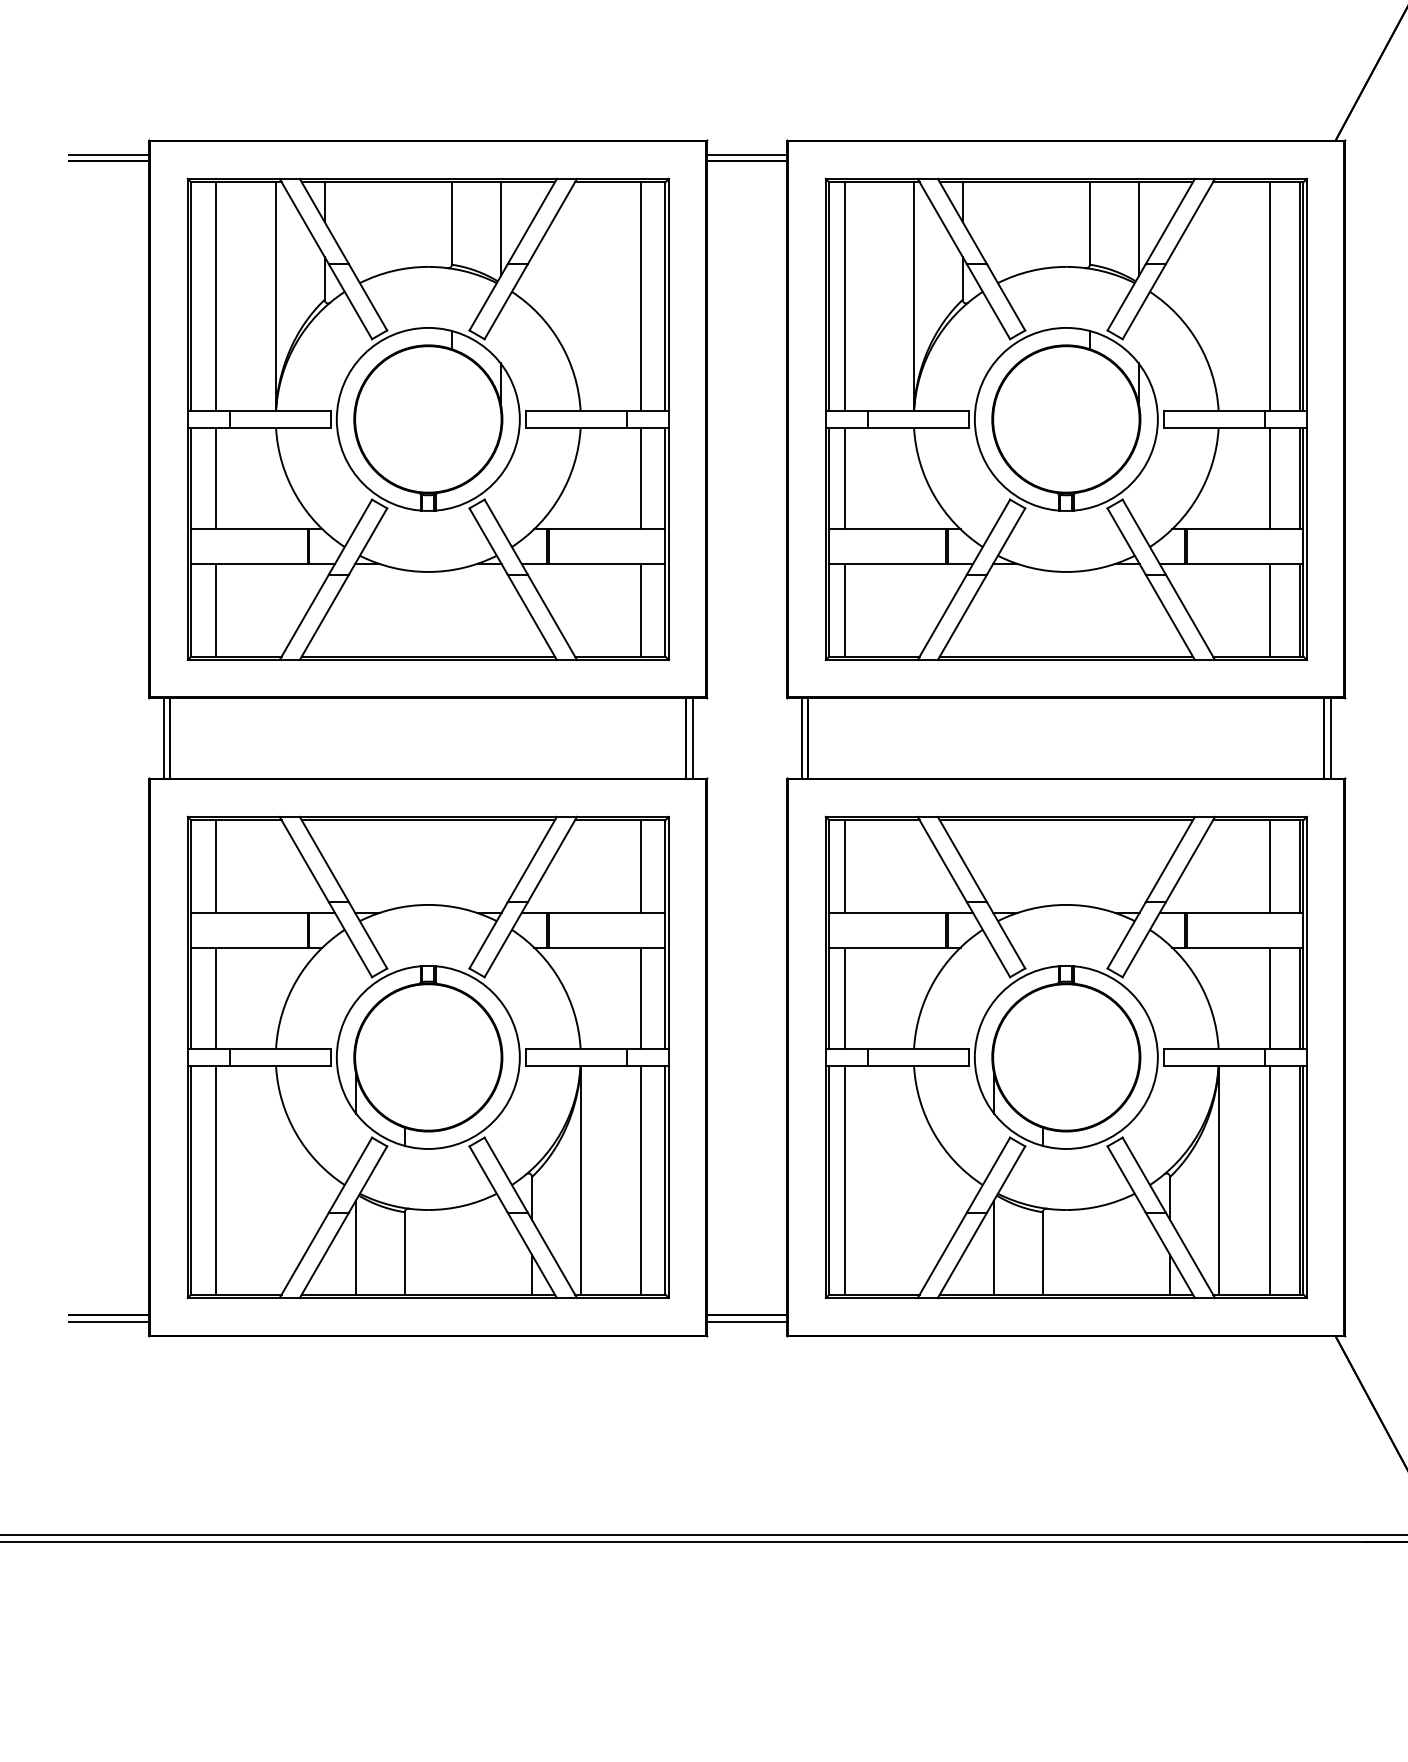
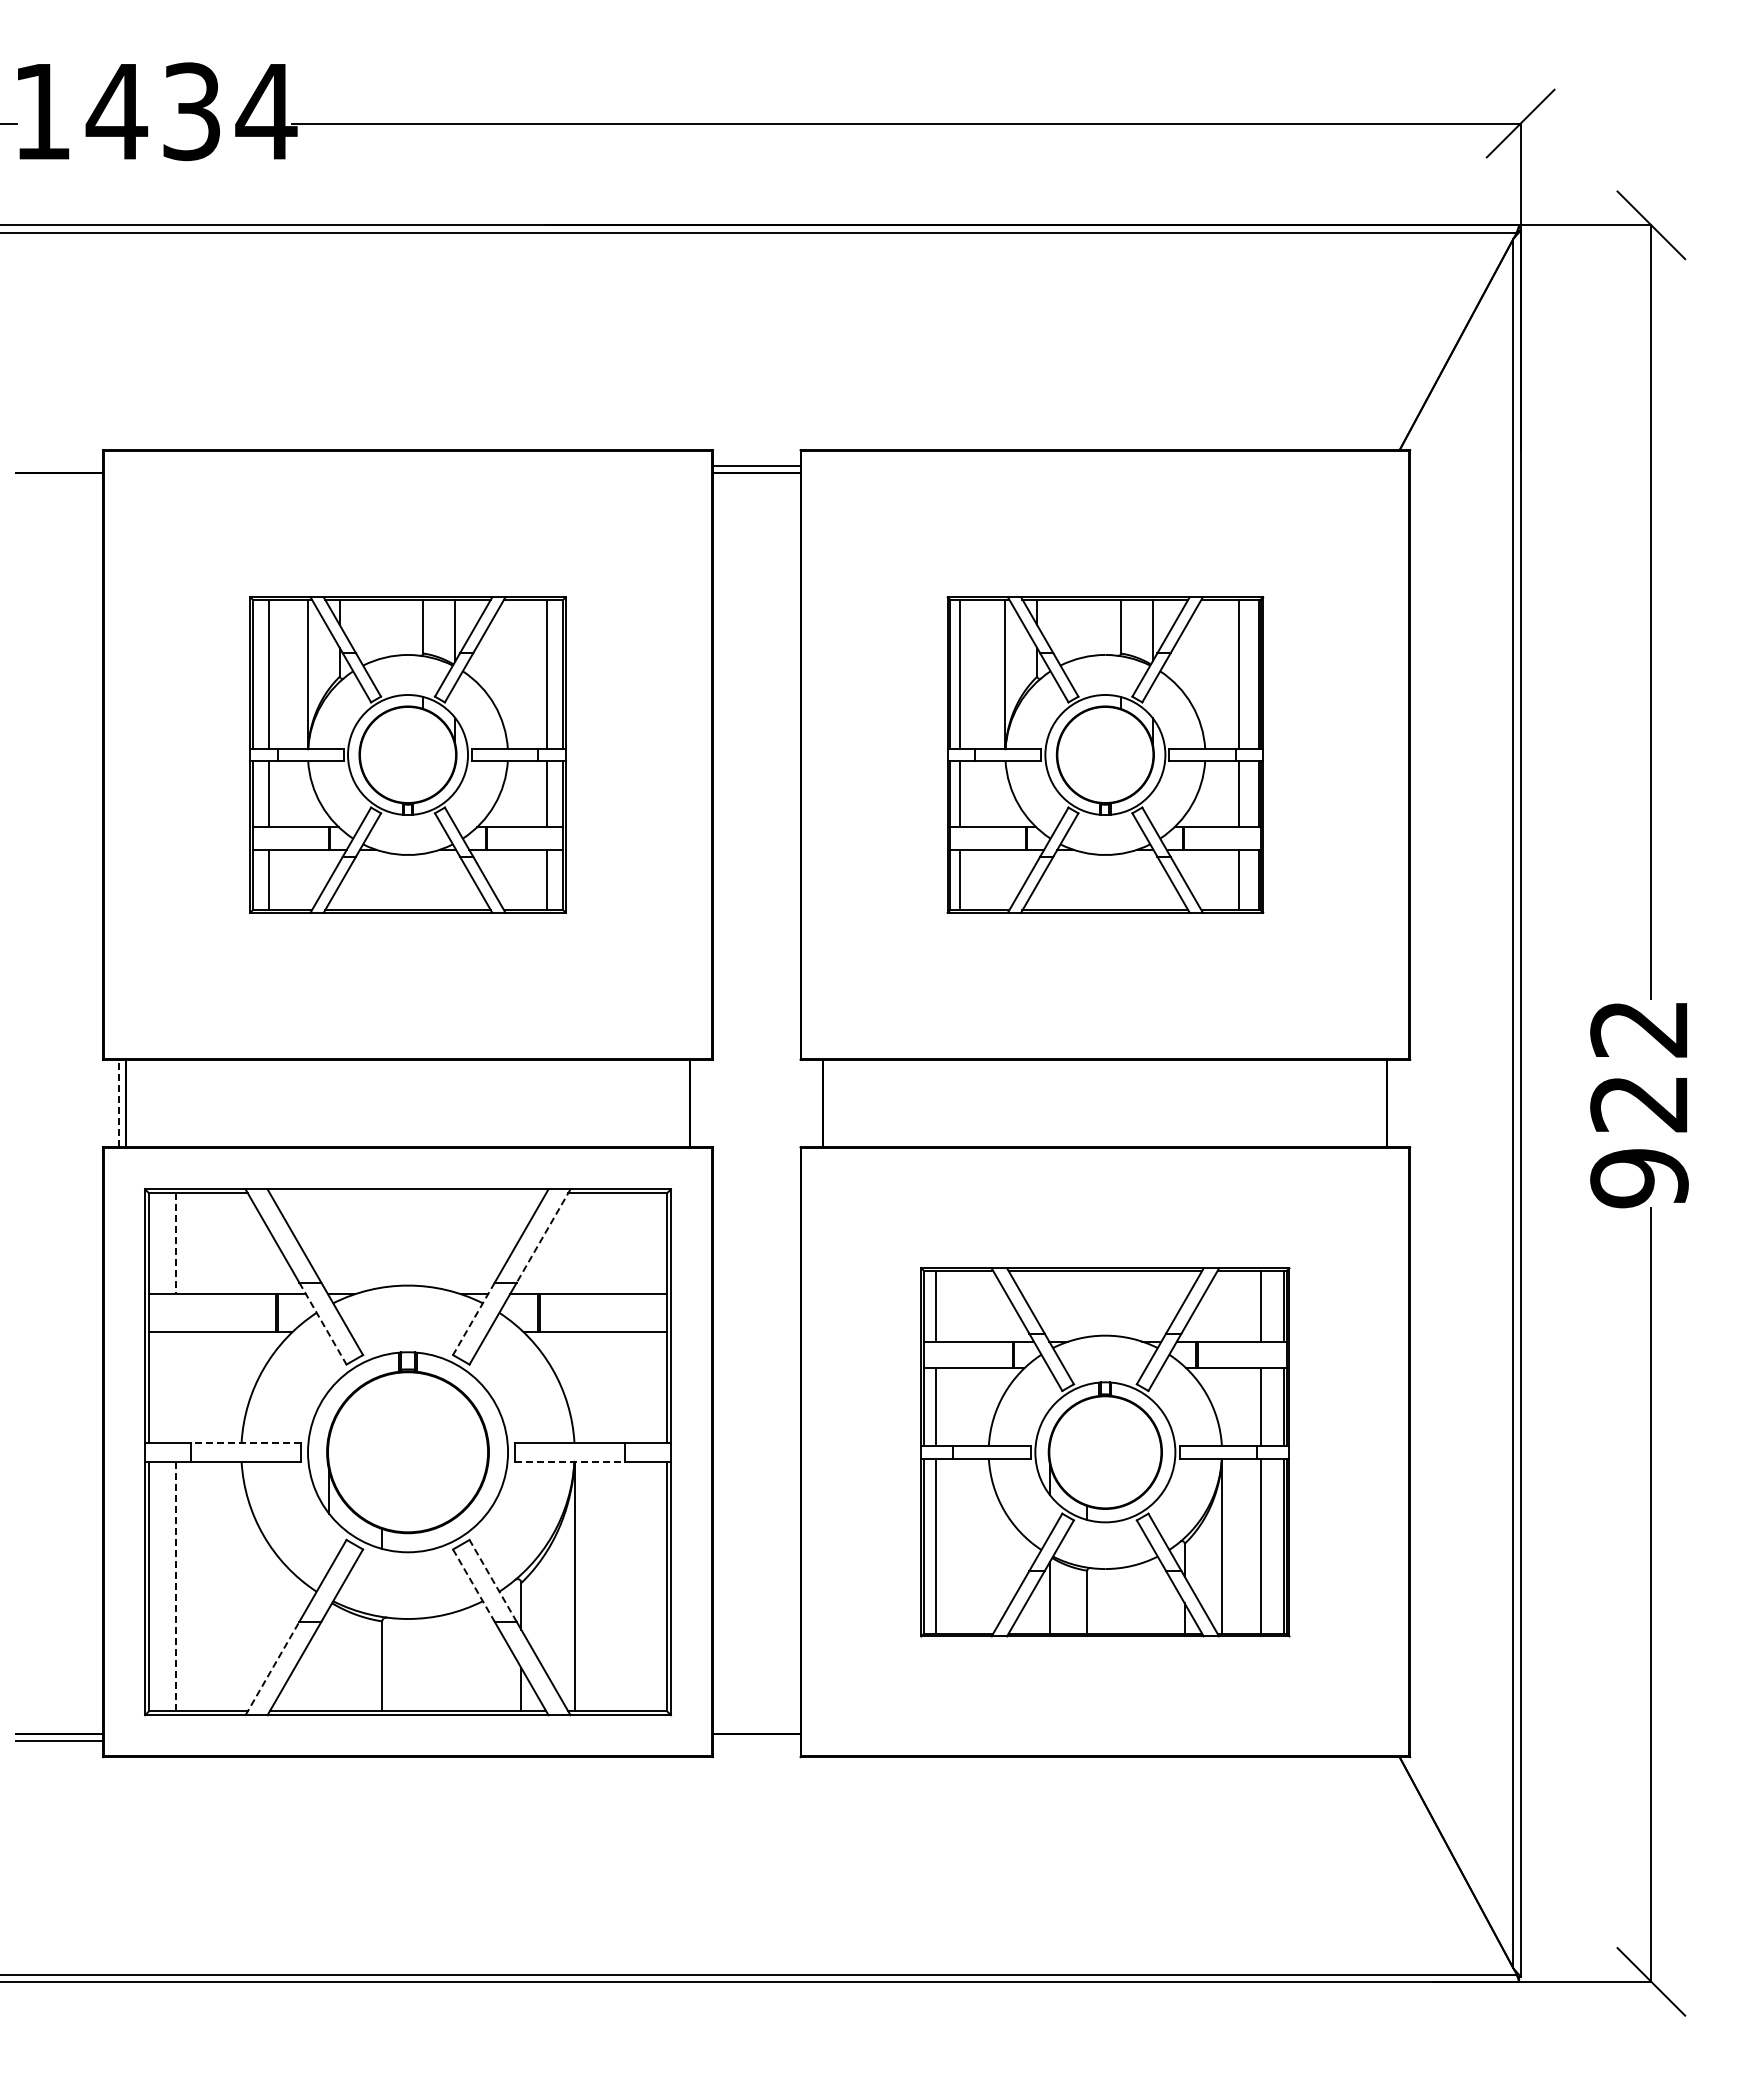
line: (109, 154) -> (59, 465), removed
part: (427, 418) -> (407, 754), size x0.6
part: (1066, 418) -> (1105, 754), size x0.6
line: (163, 738) -> (118, 1103), solid -> dashed
line: (693, 738) -> (697, 1103), removed
line: (802, 738) -> (816, 1103), removed
line: (1330, 738) -> (1394, 1103), removed
line: (427, 820) -> (407, 1193), removed
line: (552, 860) -> (543, 1236), solid -> dashed
line: (641, 866) -> (640, 1243), removed
line: (215, 867) -> (175, 1244), solid -> dashed
line: (488, 935) -> (473, 1318), solid -> dashed
line: (350, 940) -> (323, 1324), solid -> dashed
line: (215, 998) -> (175, 1387), removed
line: (641, 998) -> (640, 1387), removed
line: (279, 1048) -> (245, 1442), solid -> dashed
part: (1066, 1057) -> (1105, 1452), size x0.7
line: (576, 1065) -> (570, 1461), solid -> dashed
line: (505, 1174) -> (492, 1580), solid -> dashed
line: (488, 1179) -> (473, 1585), solid -> dashed
line: (215, 1180) -> (175, 1586), solid -> dashed
line: (641, 1180) -> (640, 1586), removed
line: (355, 1247) -> (328, 1659), removed
line: (304, 1255) -> (272, 1668), solid -> dashed
line: (747, 1322) -> (756, 1741), removed

